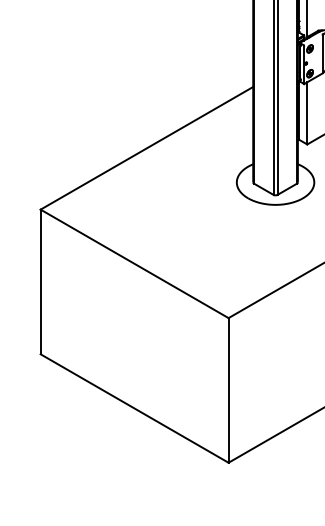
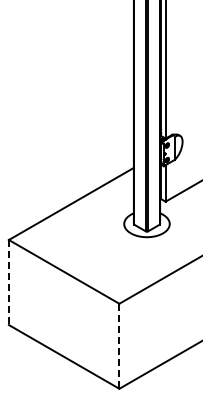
line: (39, 281) -> (8, 282), solid -> dashed
line: (228, 390) -> (119, 346), solid -> dashed

